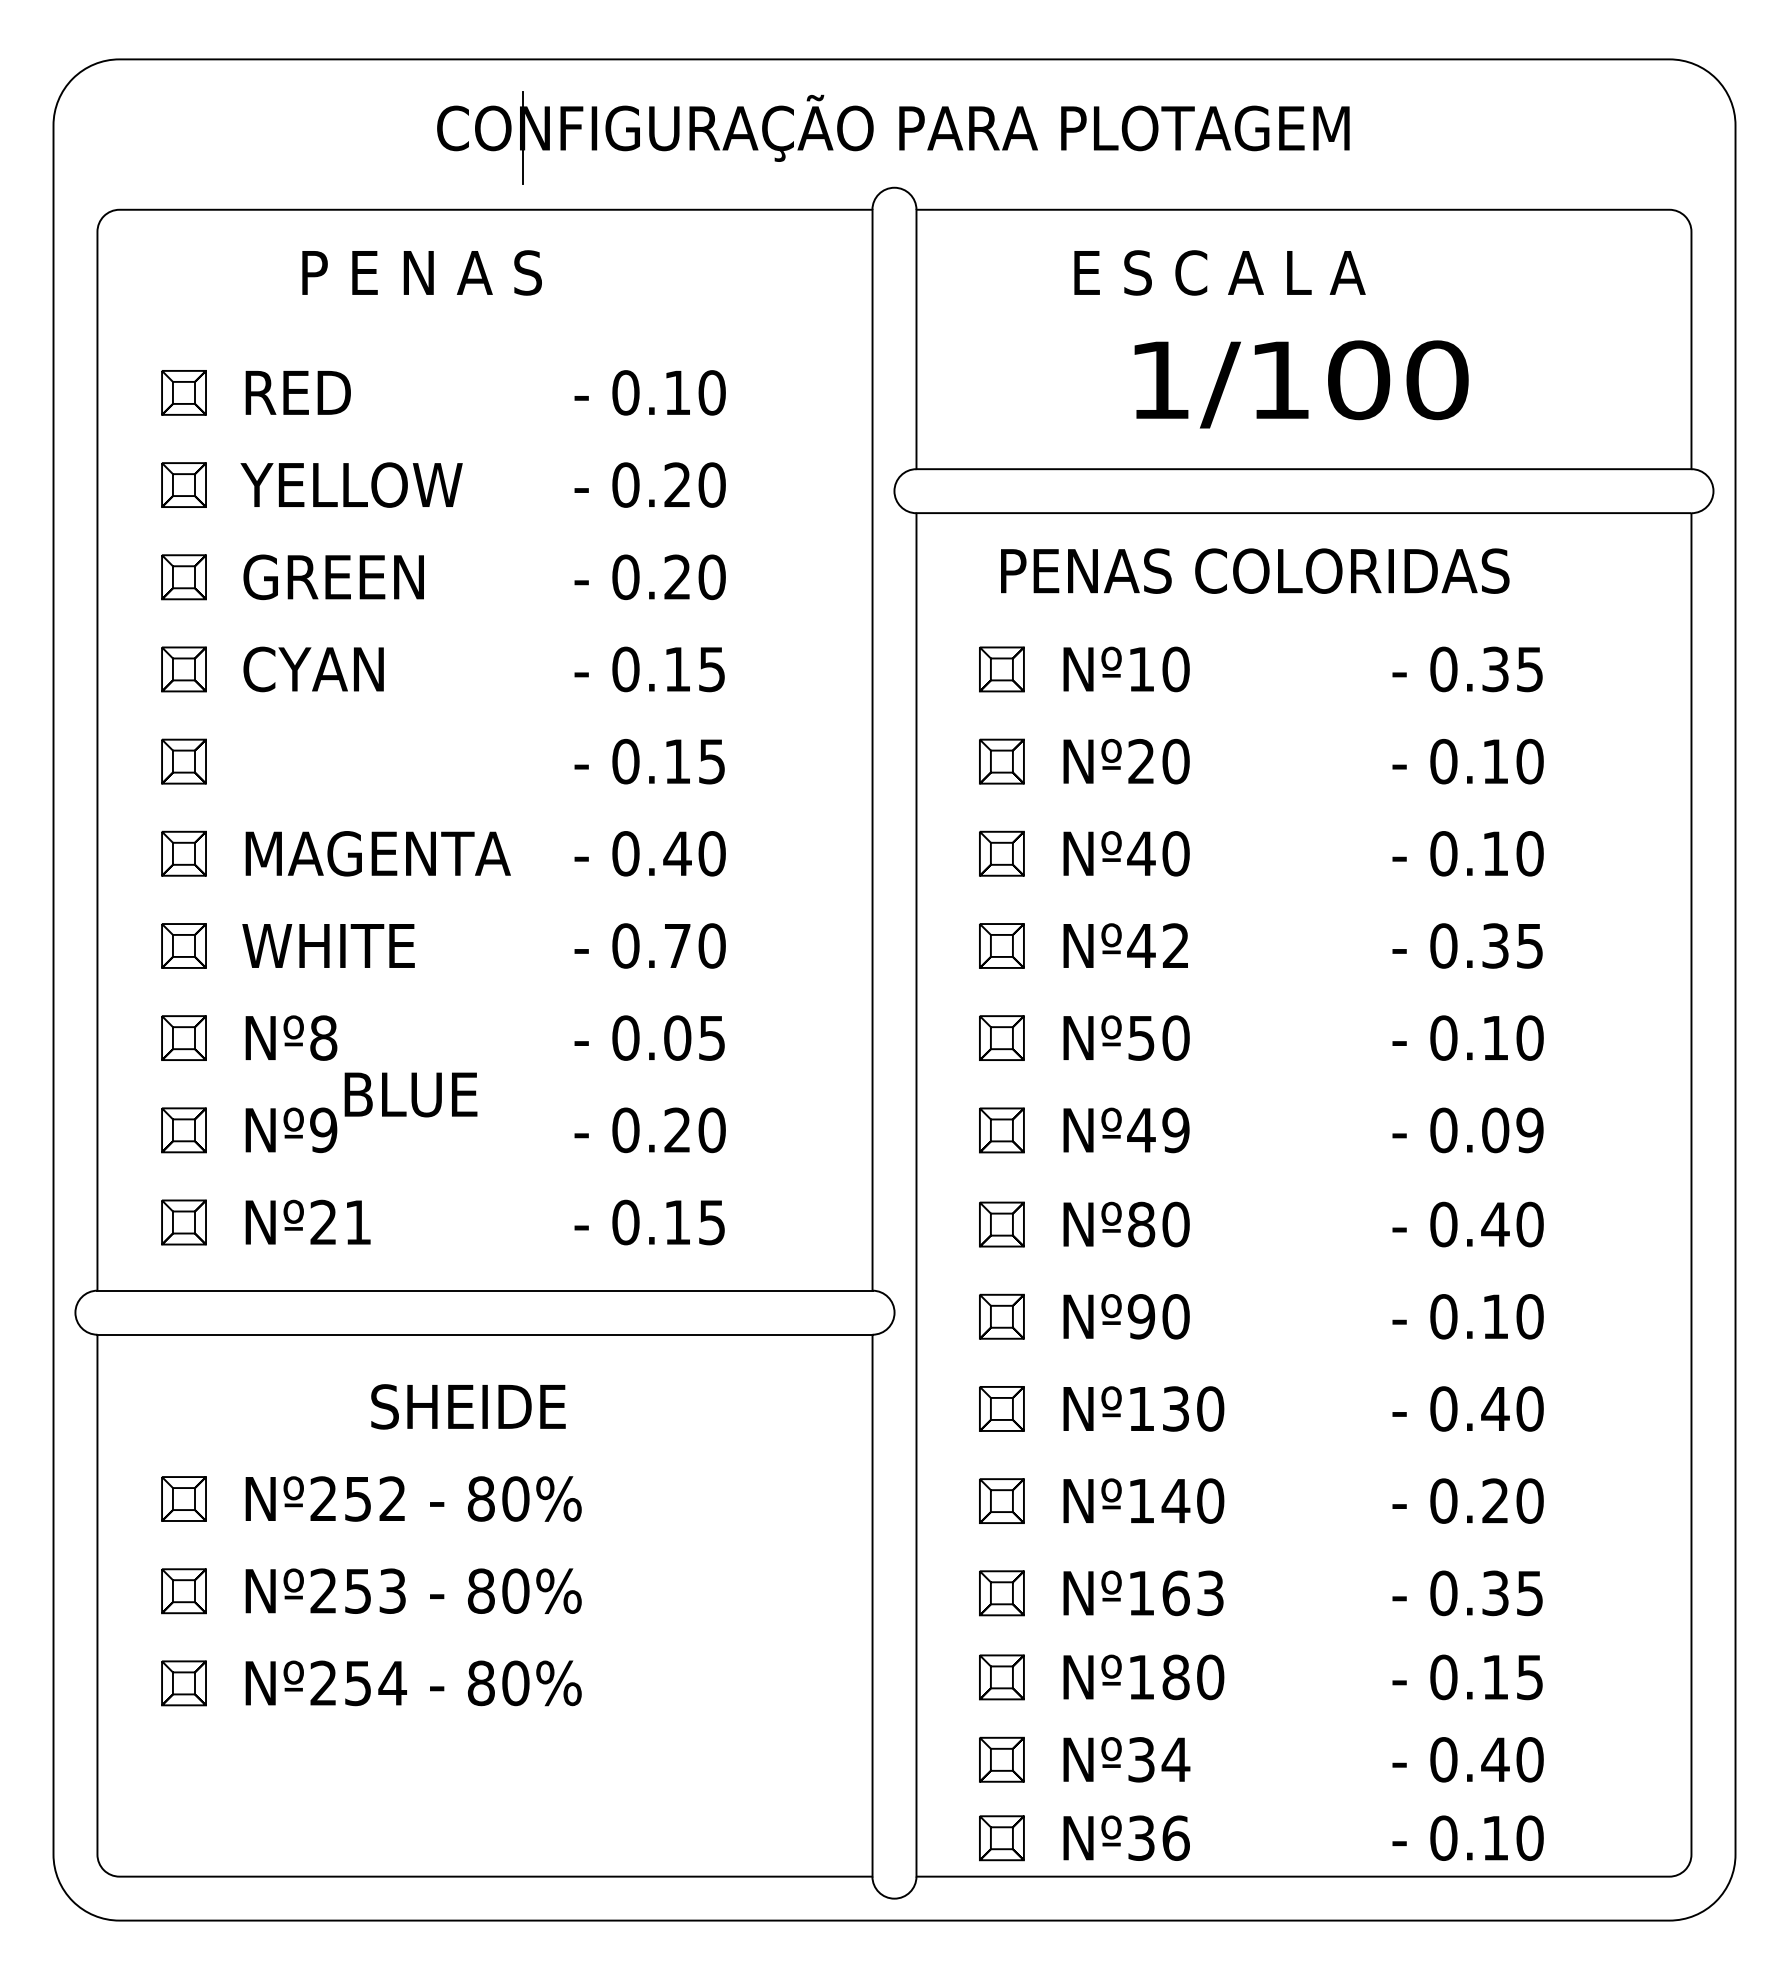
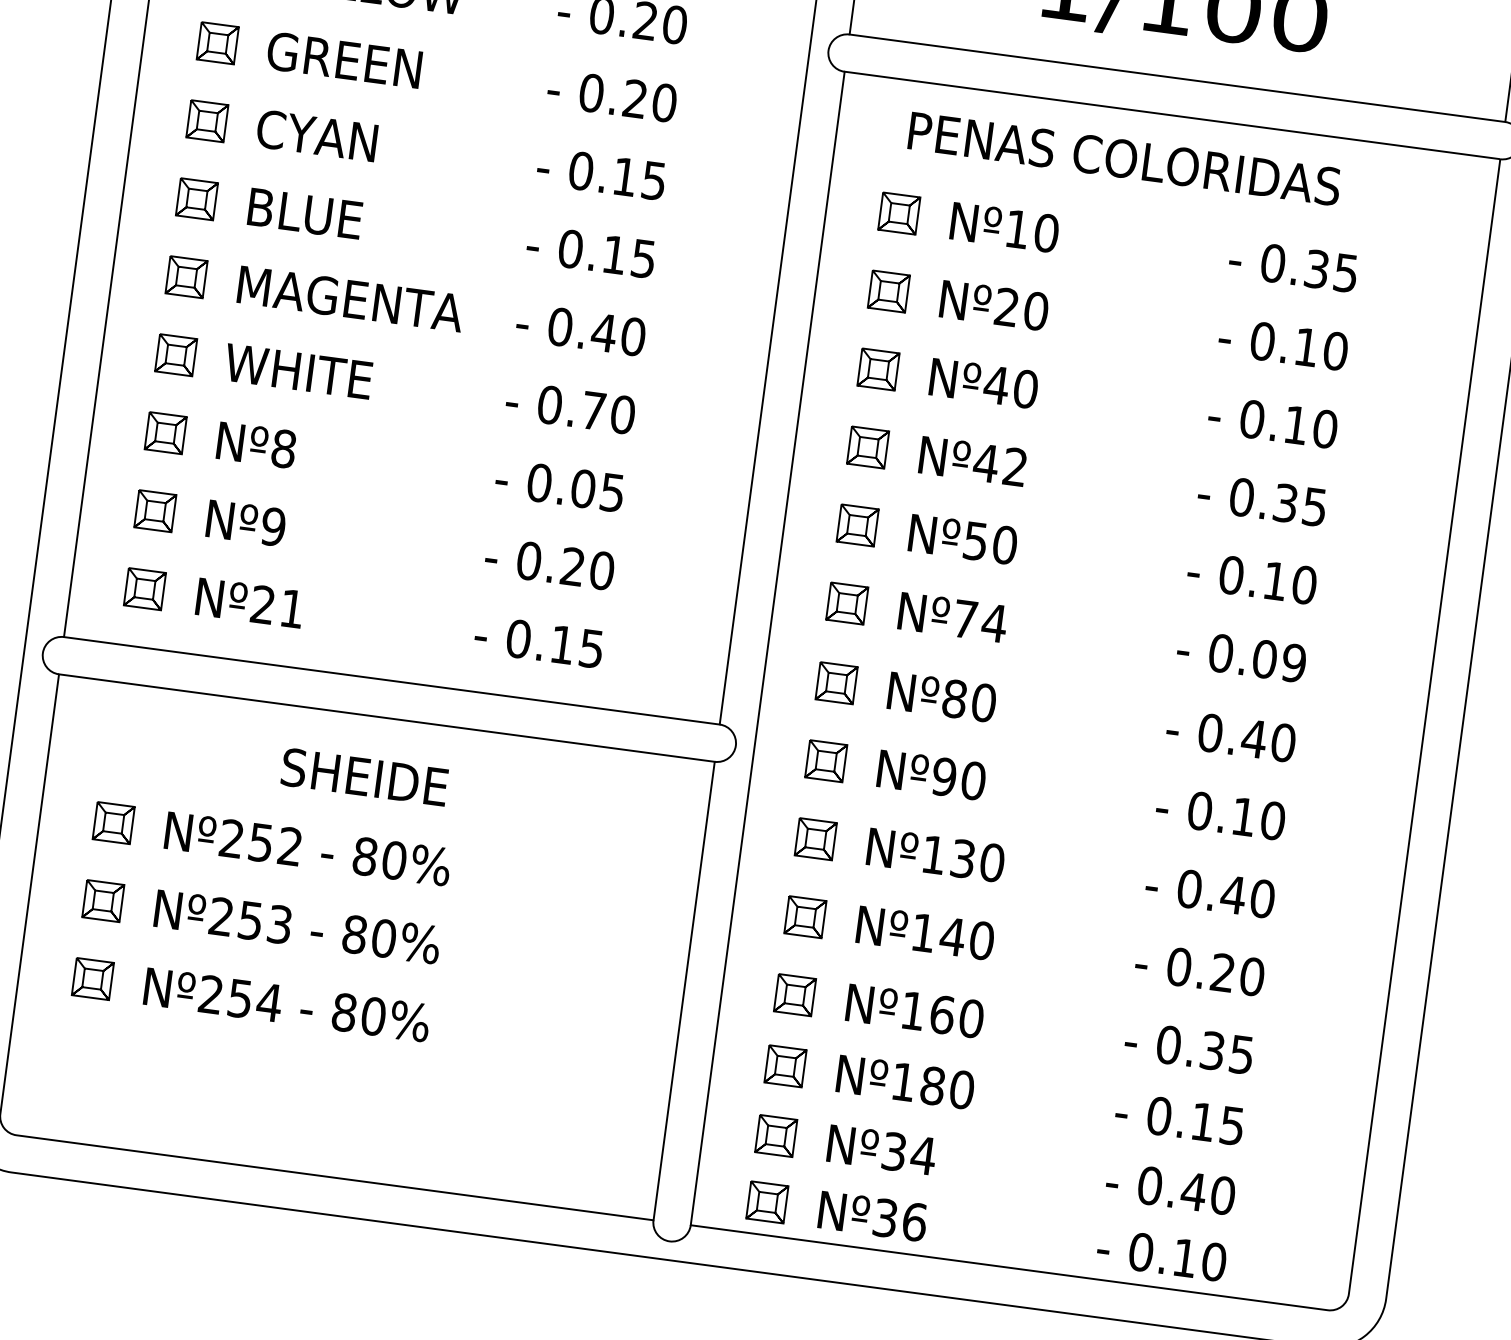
text: (410, 1094) -> (304, 213), moved
text: (1158, 1130) -> (979, 621), Nº49 -> Nº74
text: (1210, 1593) -> (971, 1018), Nº163 -> Nº160

